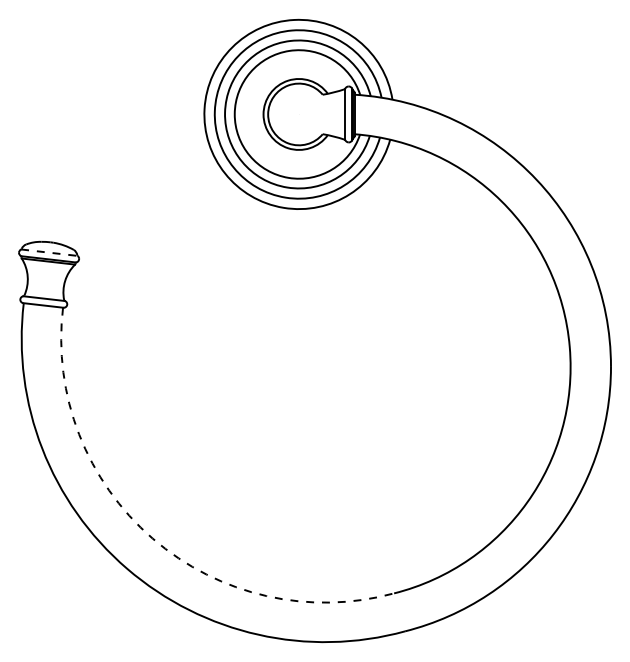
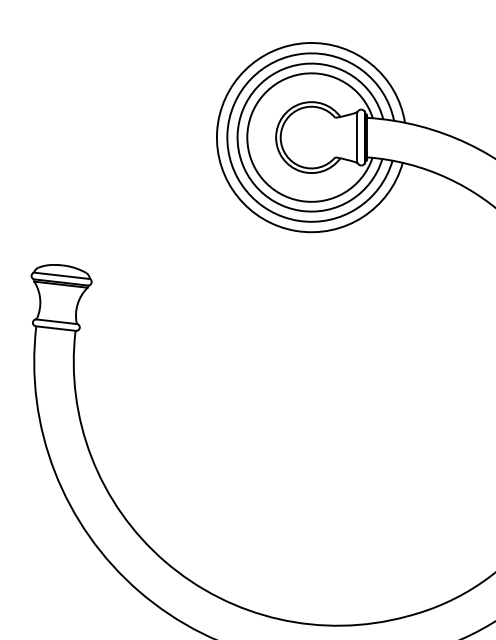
line: (49, 252) -> (62, 275), dashed -> solid
arc: (152, 538) -> (165, 561), dashed -> solid

